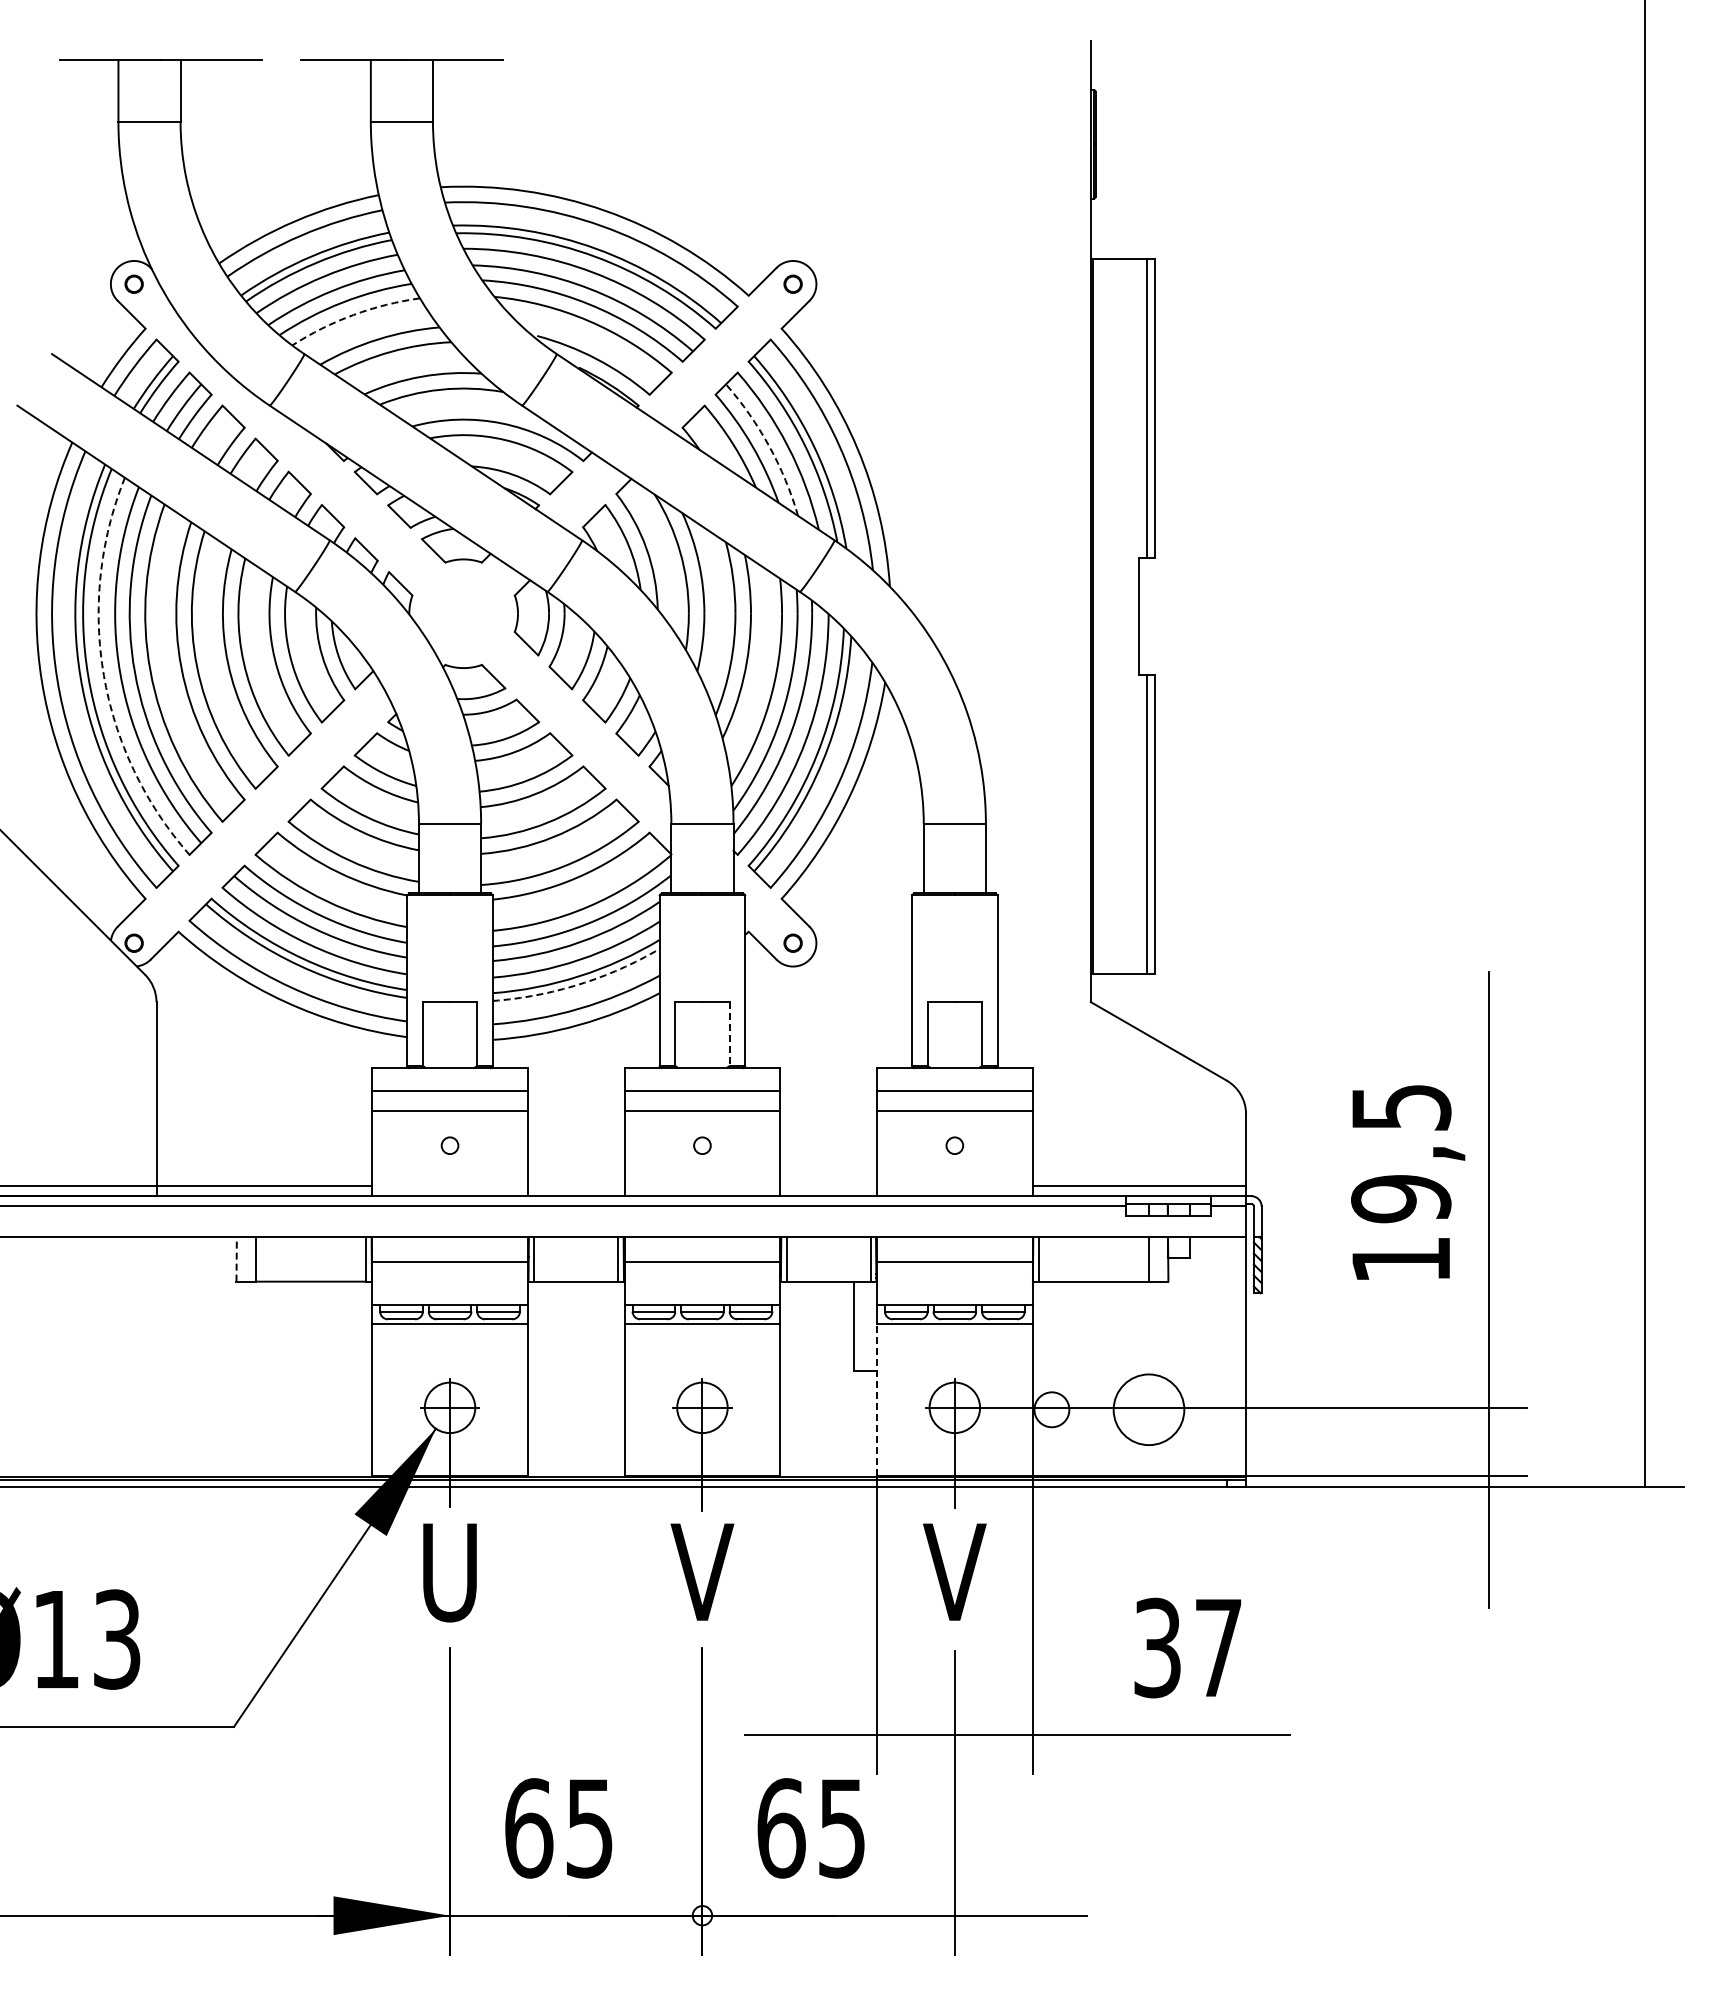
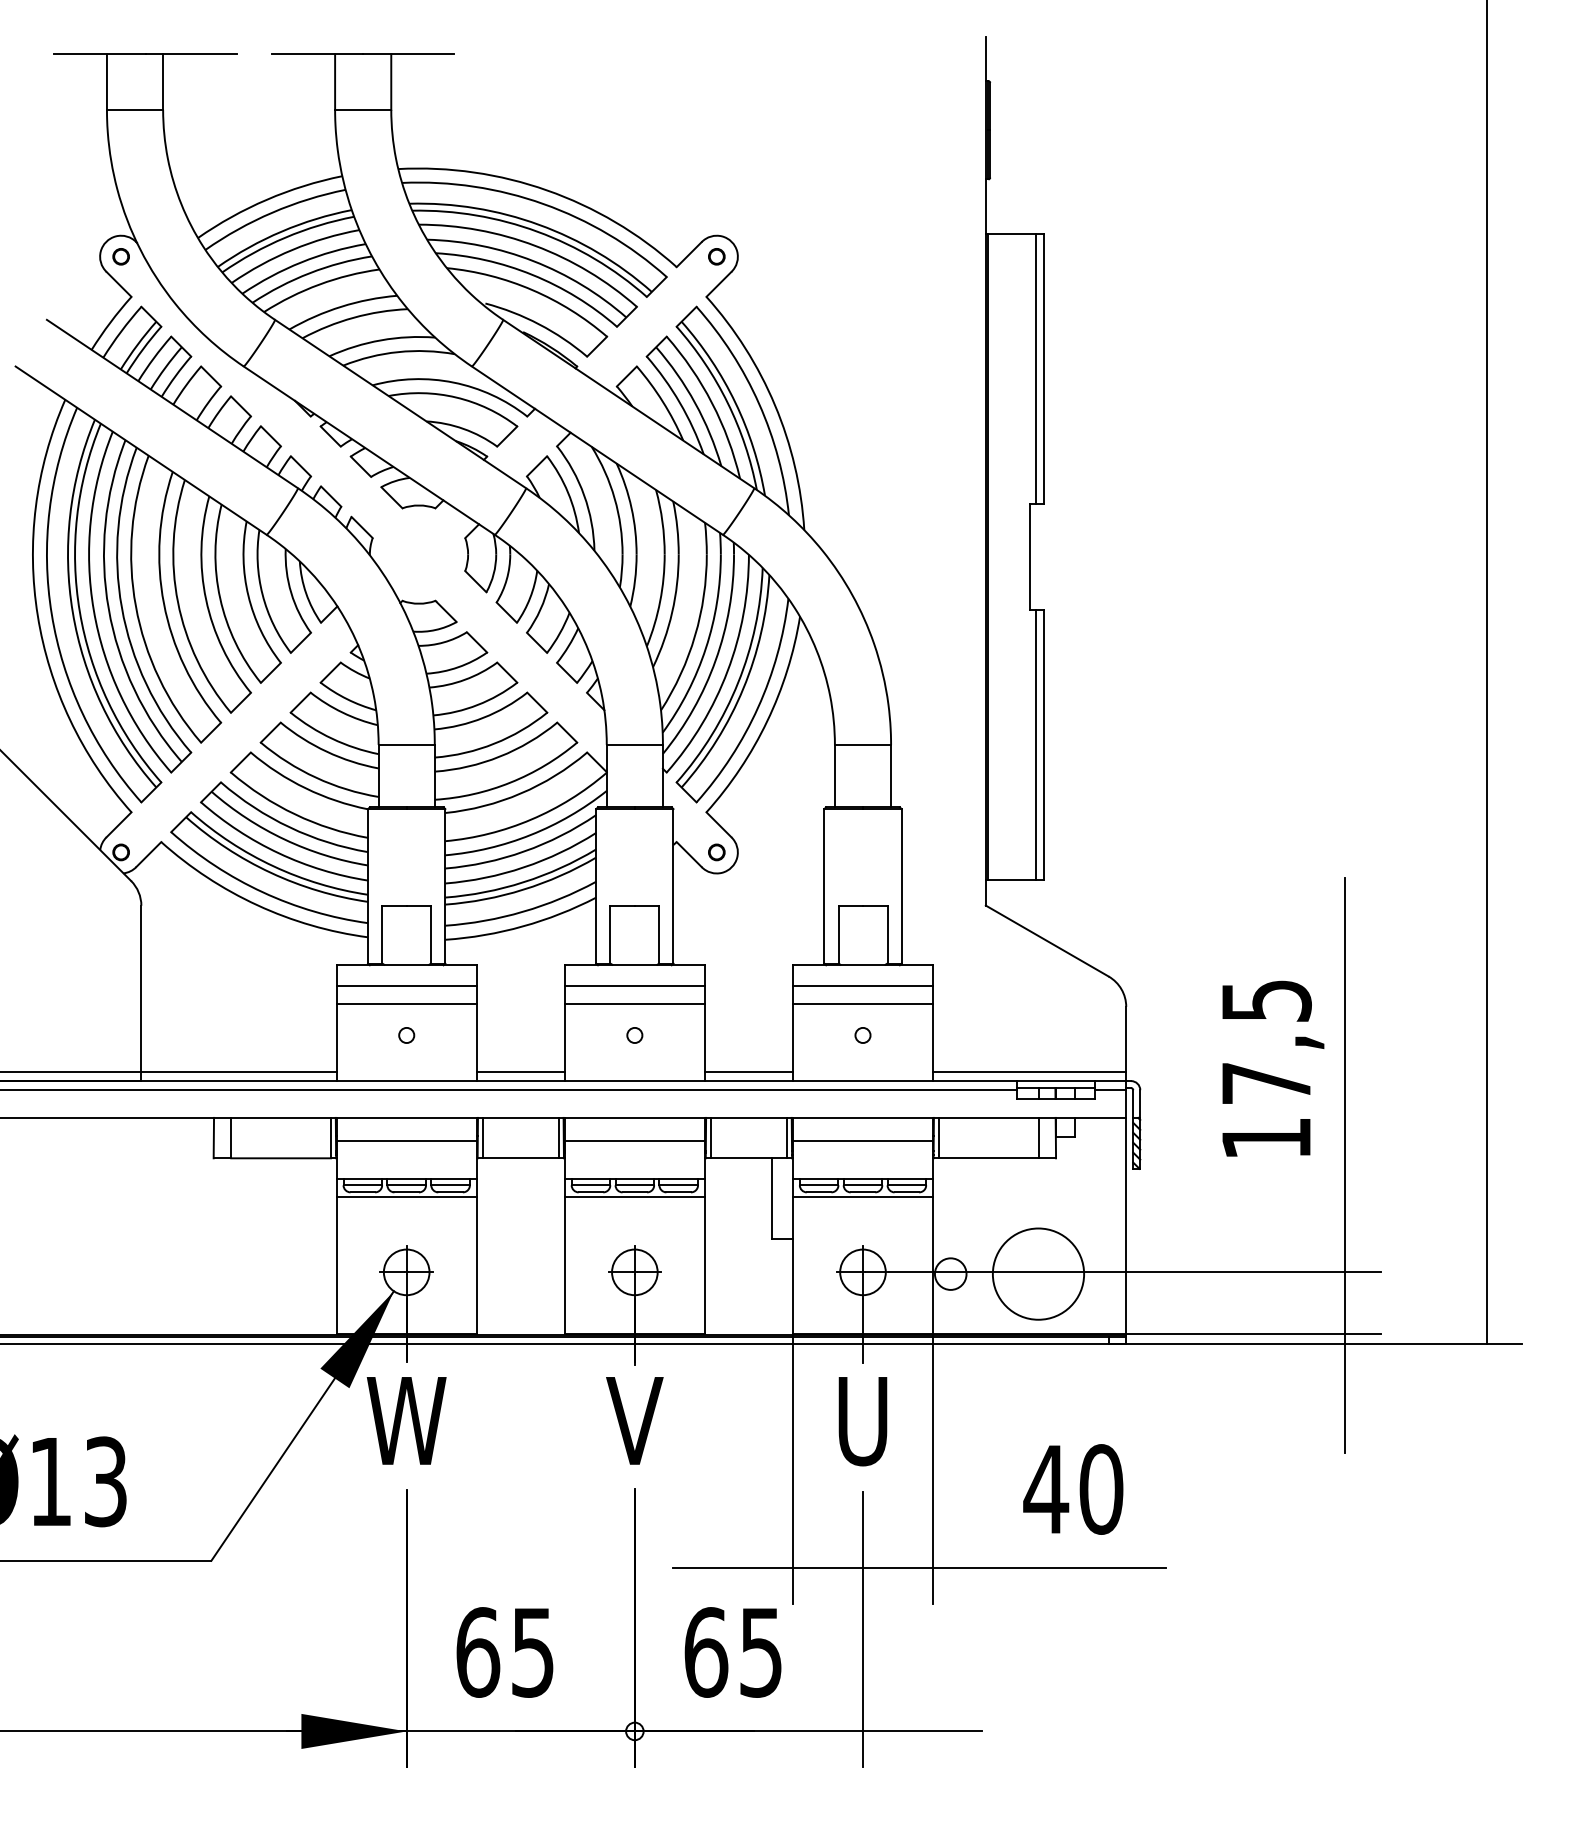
arc: (353, 315) -> (319, 285), dashed -> solid
arc: (769, 446) -> (695, 403), dashed -> solid
arc: (103, 675) -> (93, 610), dashed -> solid
arc: (579, 984) -> (523, 889), dashed -> solid
line: (729, 1034) -> (659, 934), dashed -> solid
line: (575, 1186) -> (520, 1072), added
line: (828, 1186) -> (748, 1072), added
text: (1401, 1199) -> (1266, 1084), 19,5 -> 17,5
line: (236, 1258) -> (213, 1137), dashed -> solid
line: (877, 1400) -> (793, 1265), dashed -> solid
circle: (1148, 1409) -> (1038, 1273), size x1.43
text: (450, 1572) -> (407, 1421), U -> W
text: (954, 1572) -> (862, 1421), V -> U
text: (1187, 1647) -> (1073, 1488), 37 -> 40

